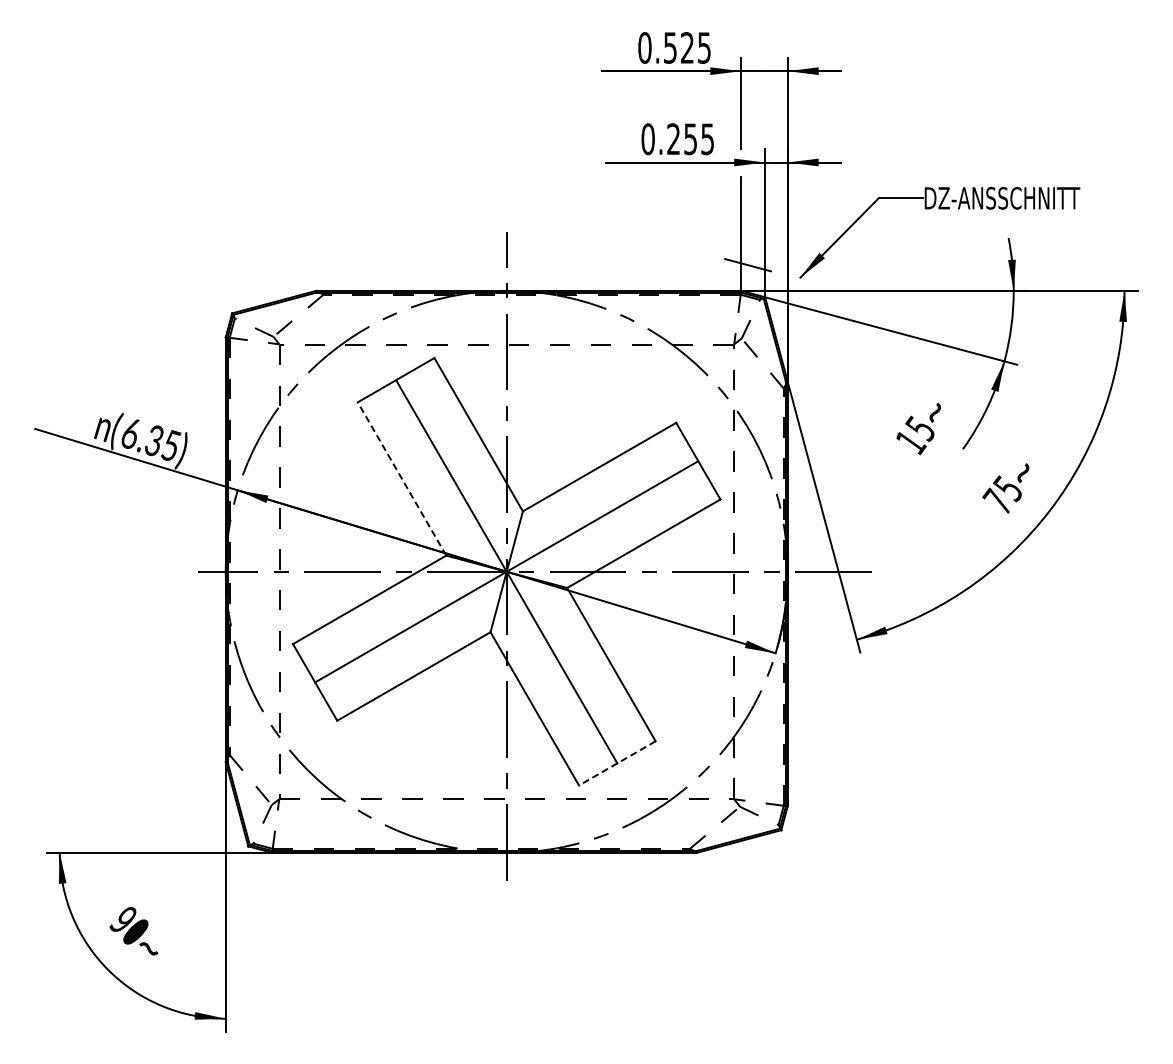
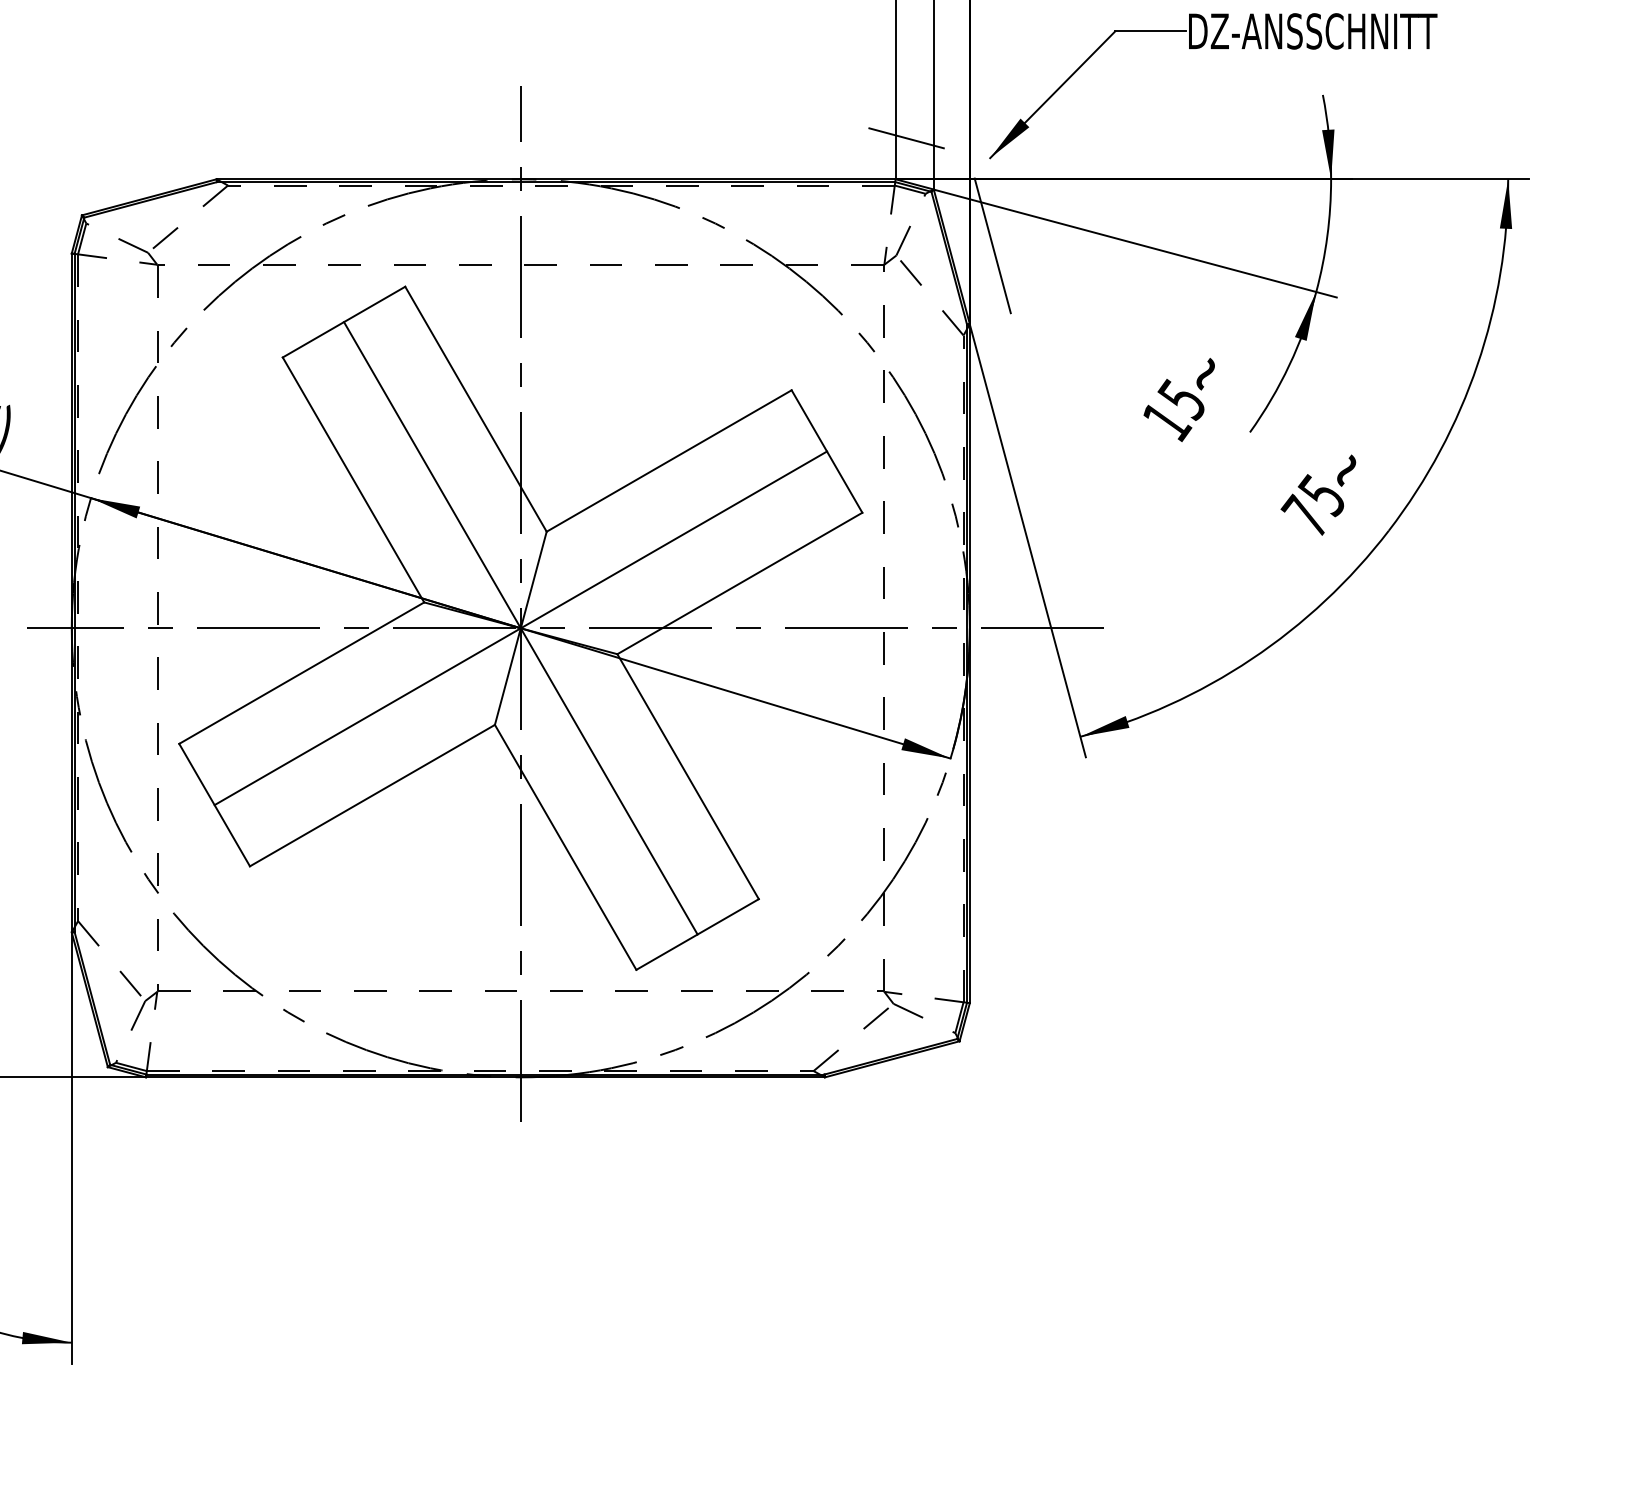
line: (801, 332) -> (991, 245), added
line: (401, 478) -> (352, 479), dashed -> solid
line: (616, 763) -> (696, 934), dashed -> solid

